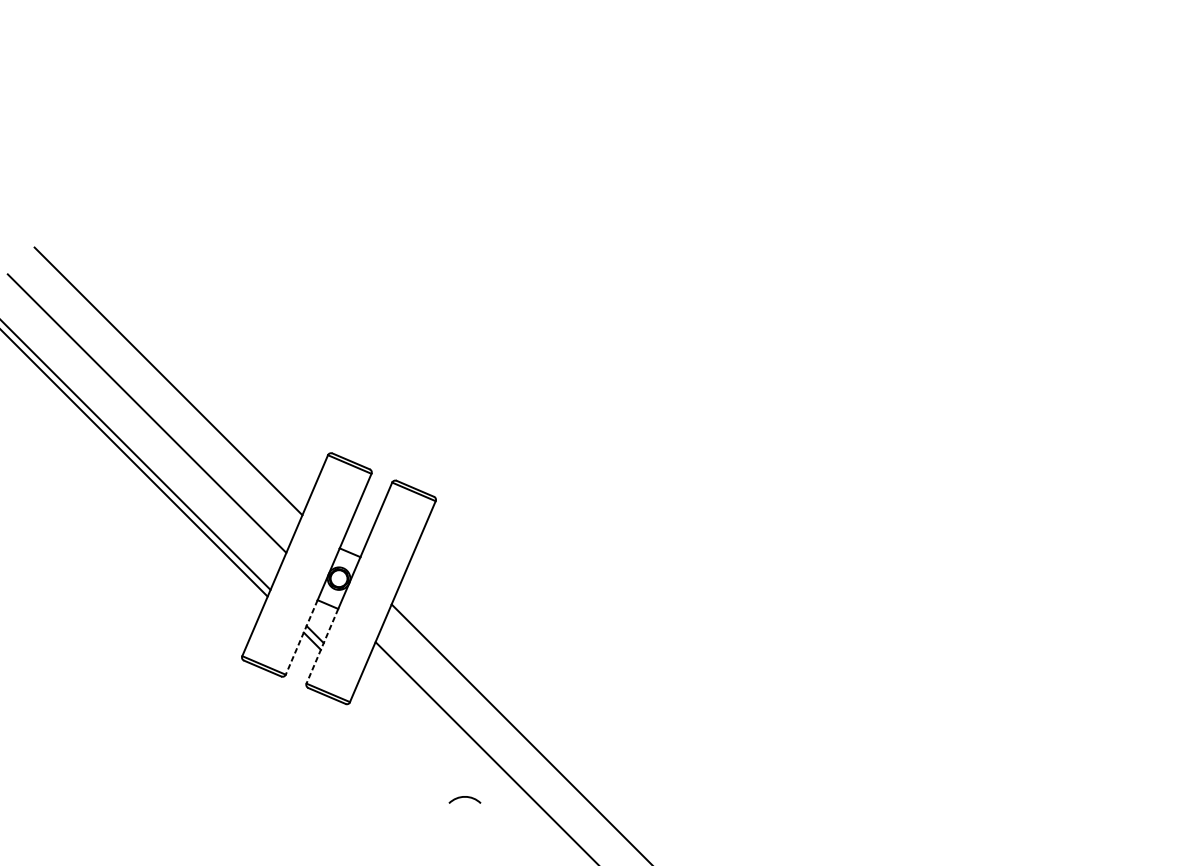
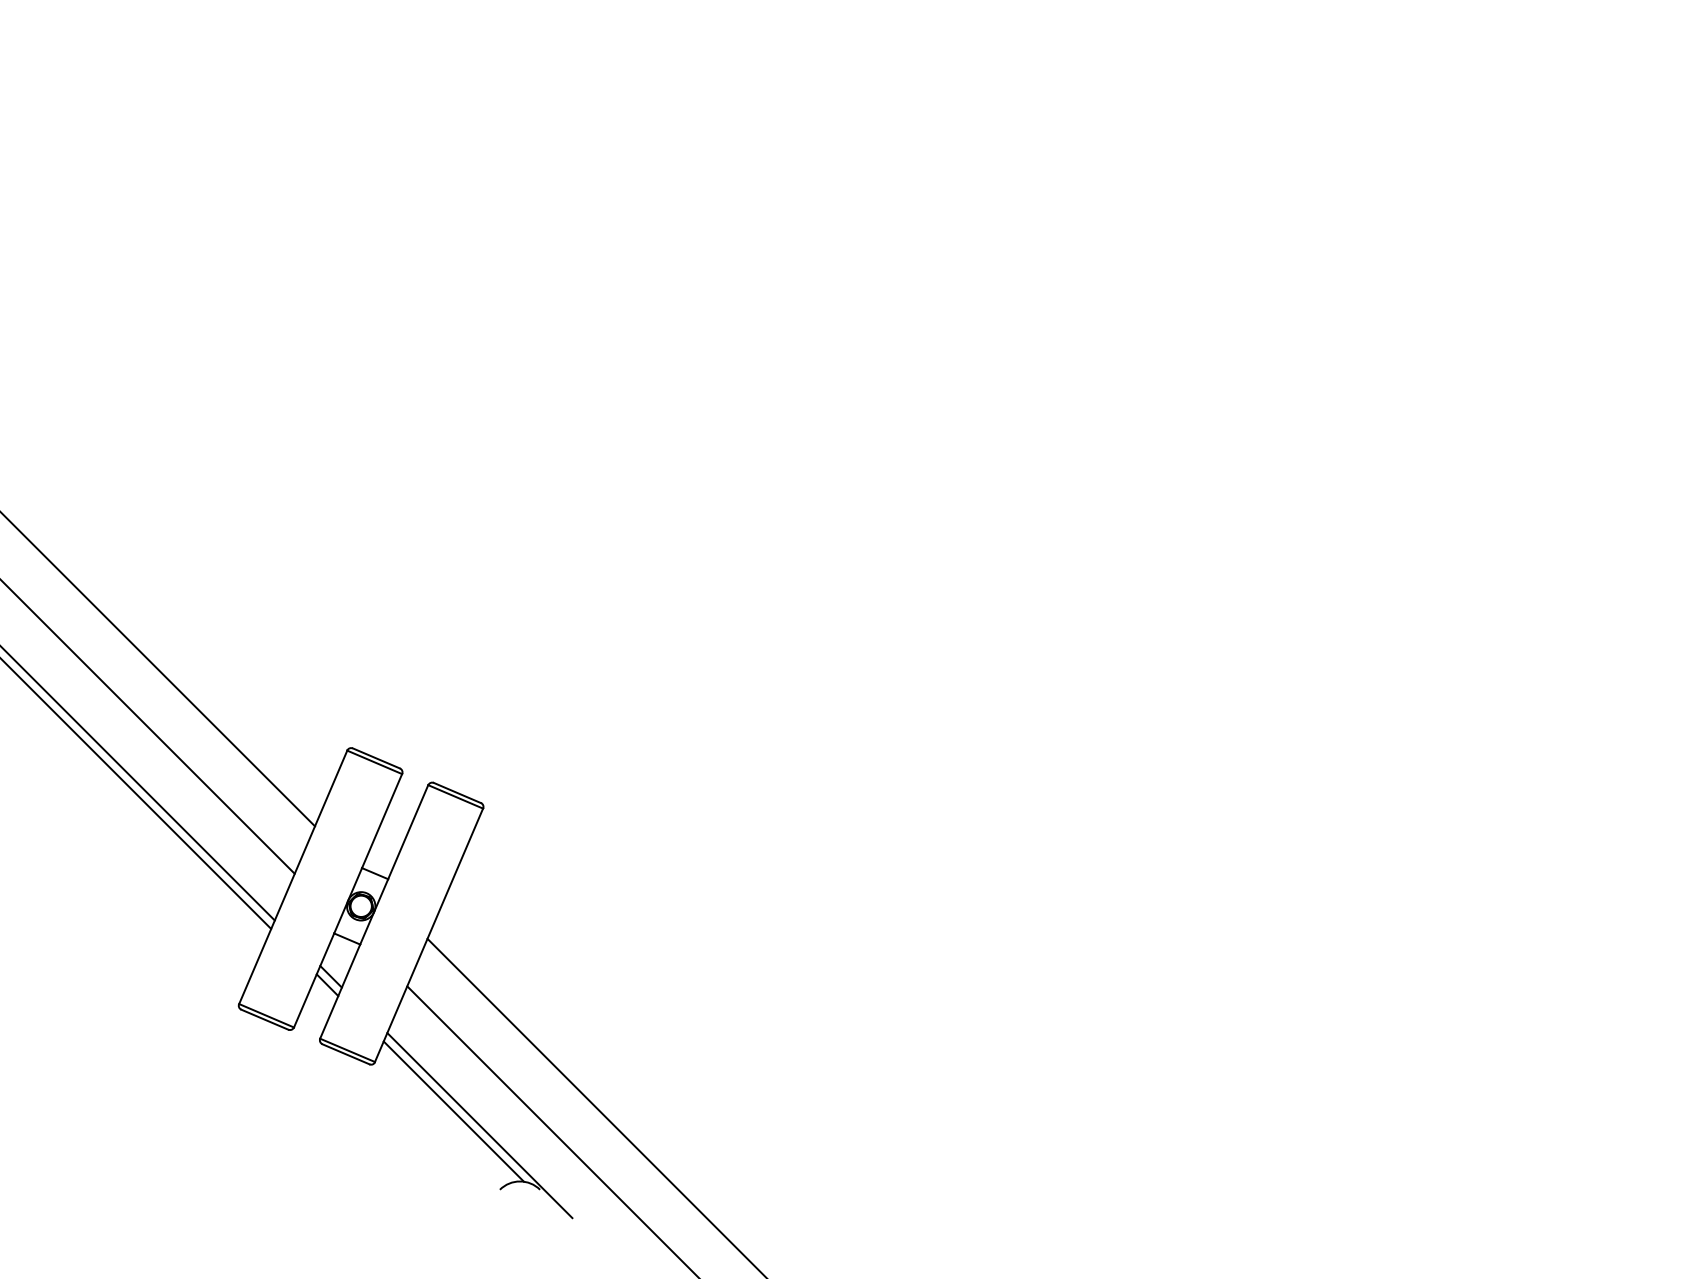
line: (301, 637) -> (313, 980), dashed -> solid
line: (322, 646) -> (340, 992), dashed -> solid
line: (412, 741) -> (453, 1111), added
line: (432, 752) -> (479, 1125), added

